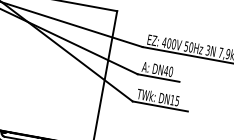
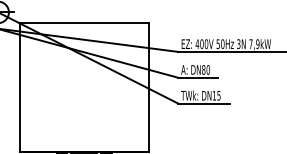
text: (166, 70) -> (203, 69), DN40 -> DN80

